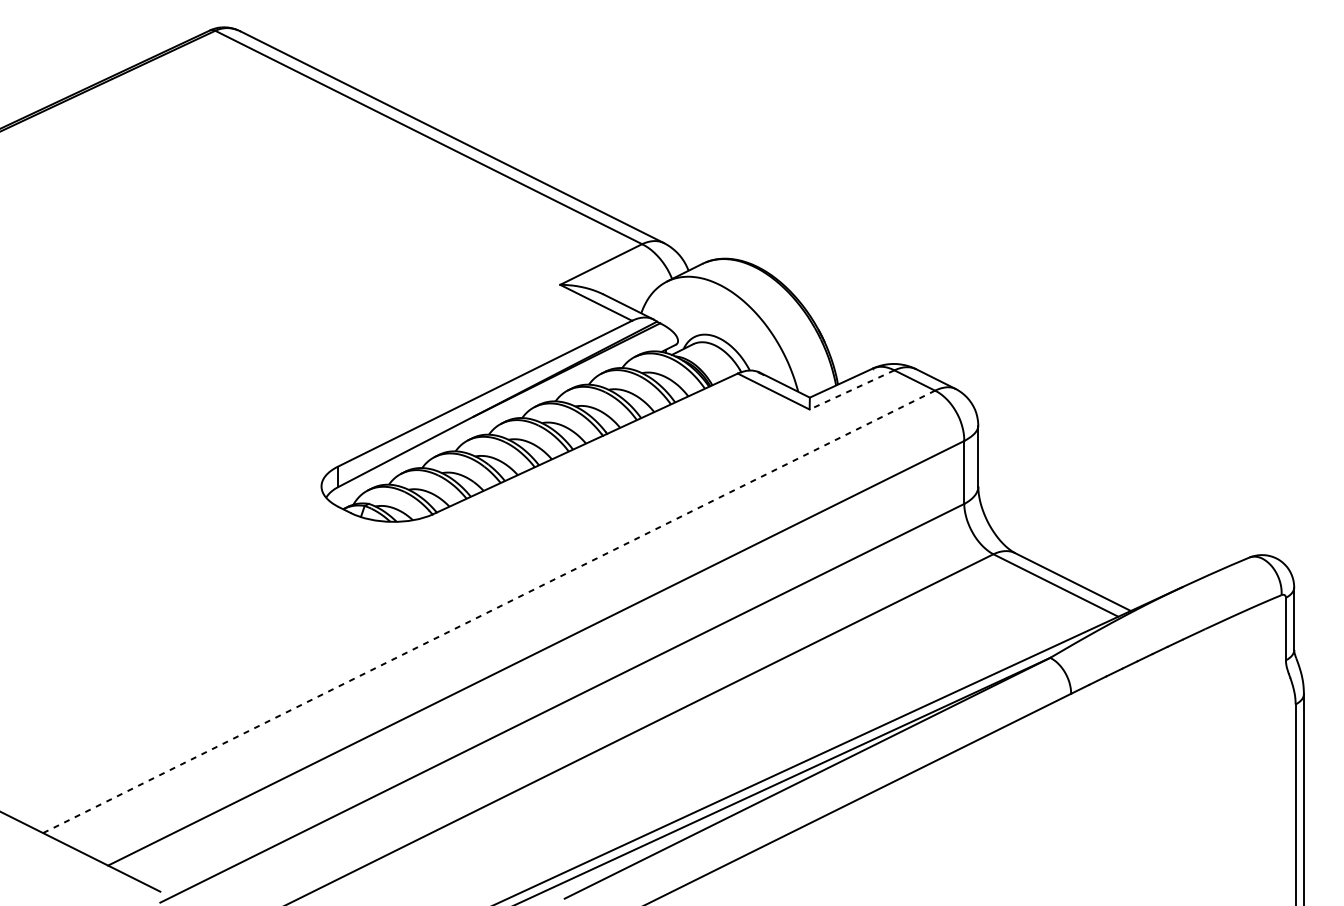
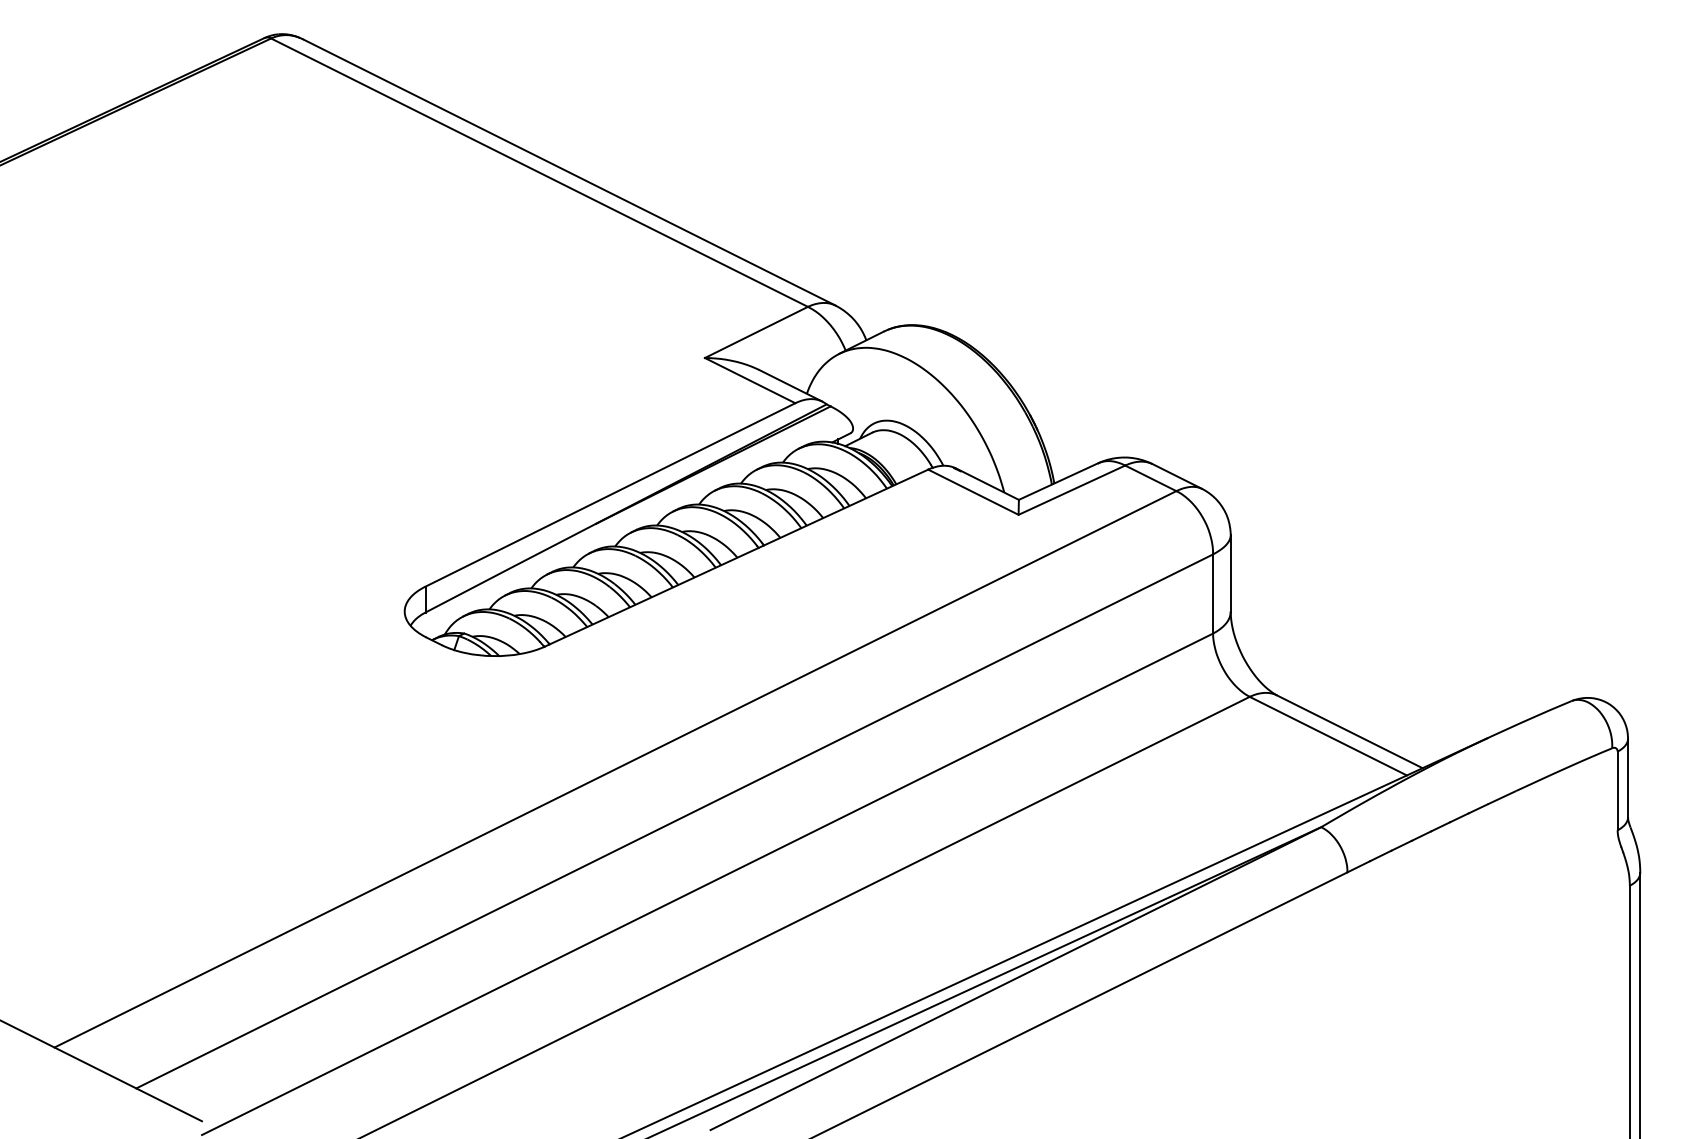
line: (851, 390) -> (1071, 490), dashed -> solid
line: (489, 612) -> (615, 769), dashed -> solid

